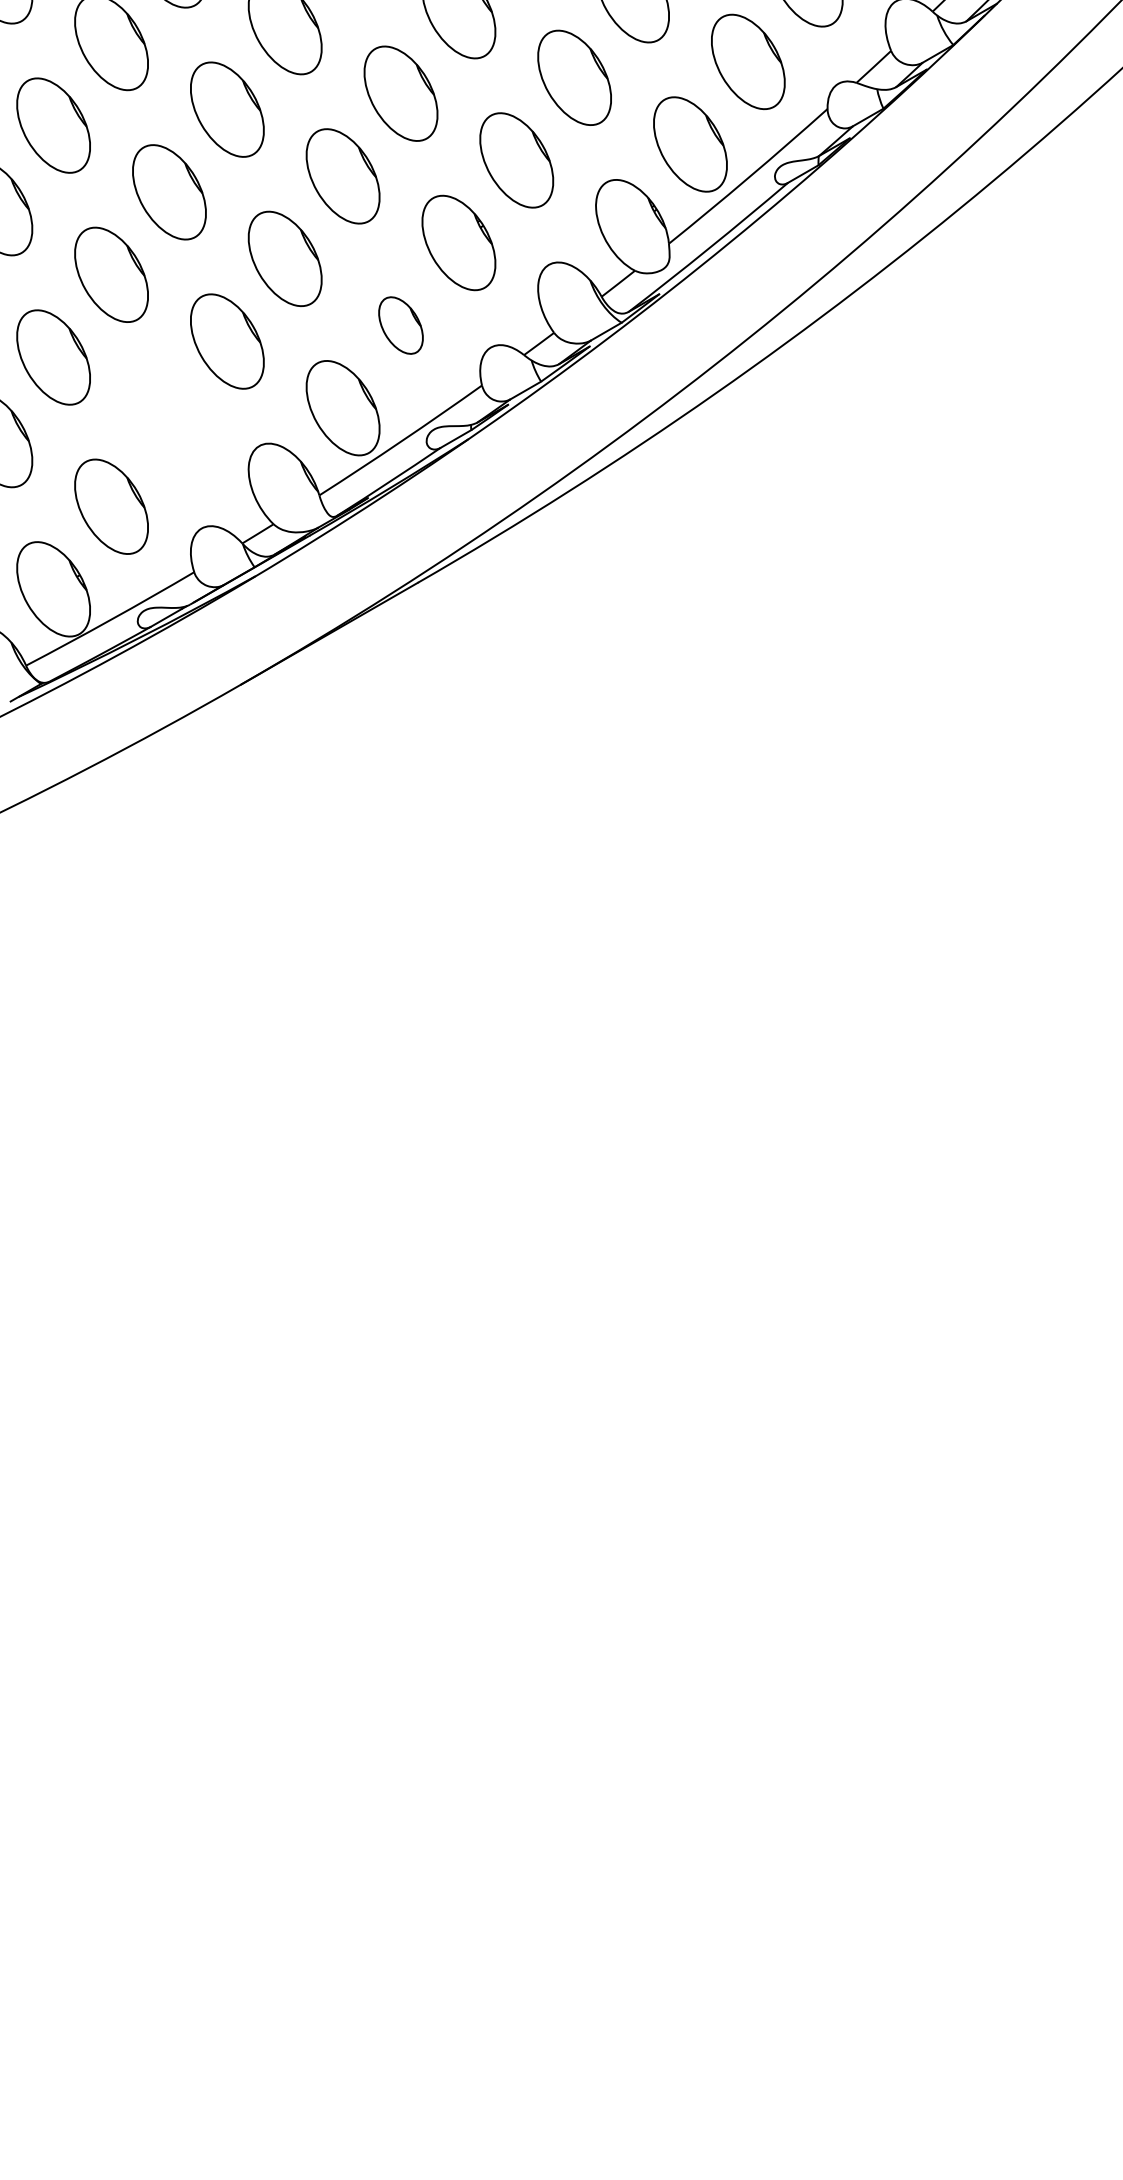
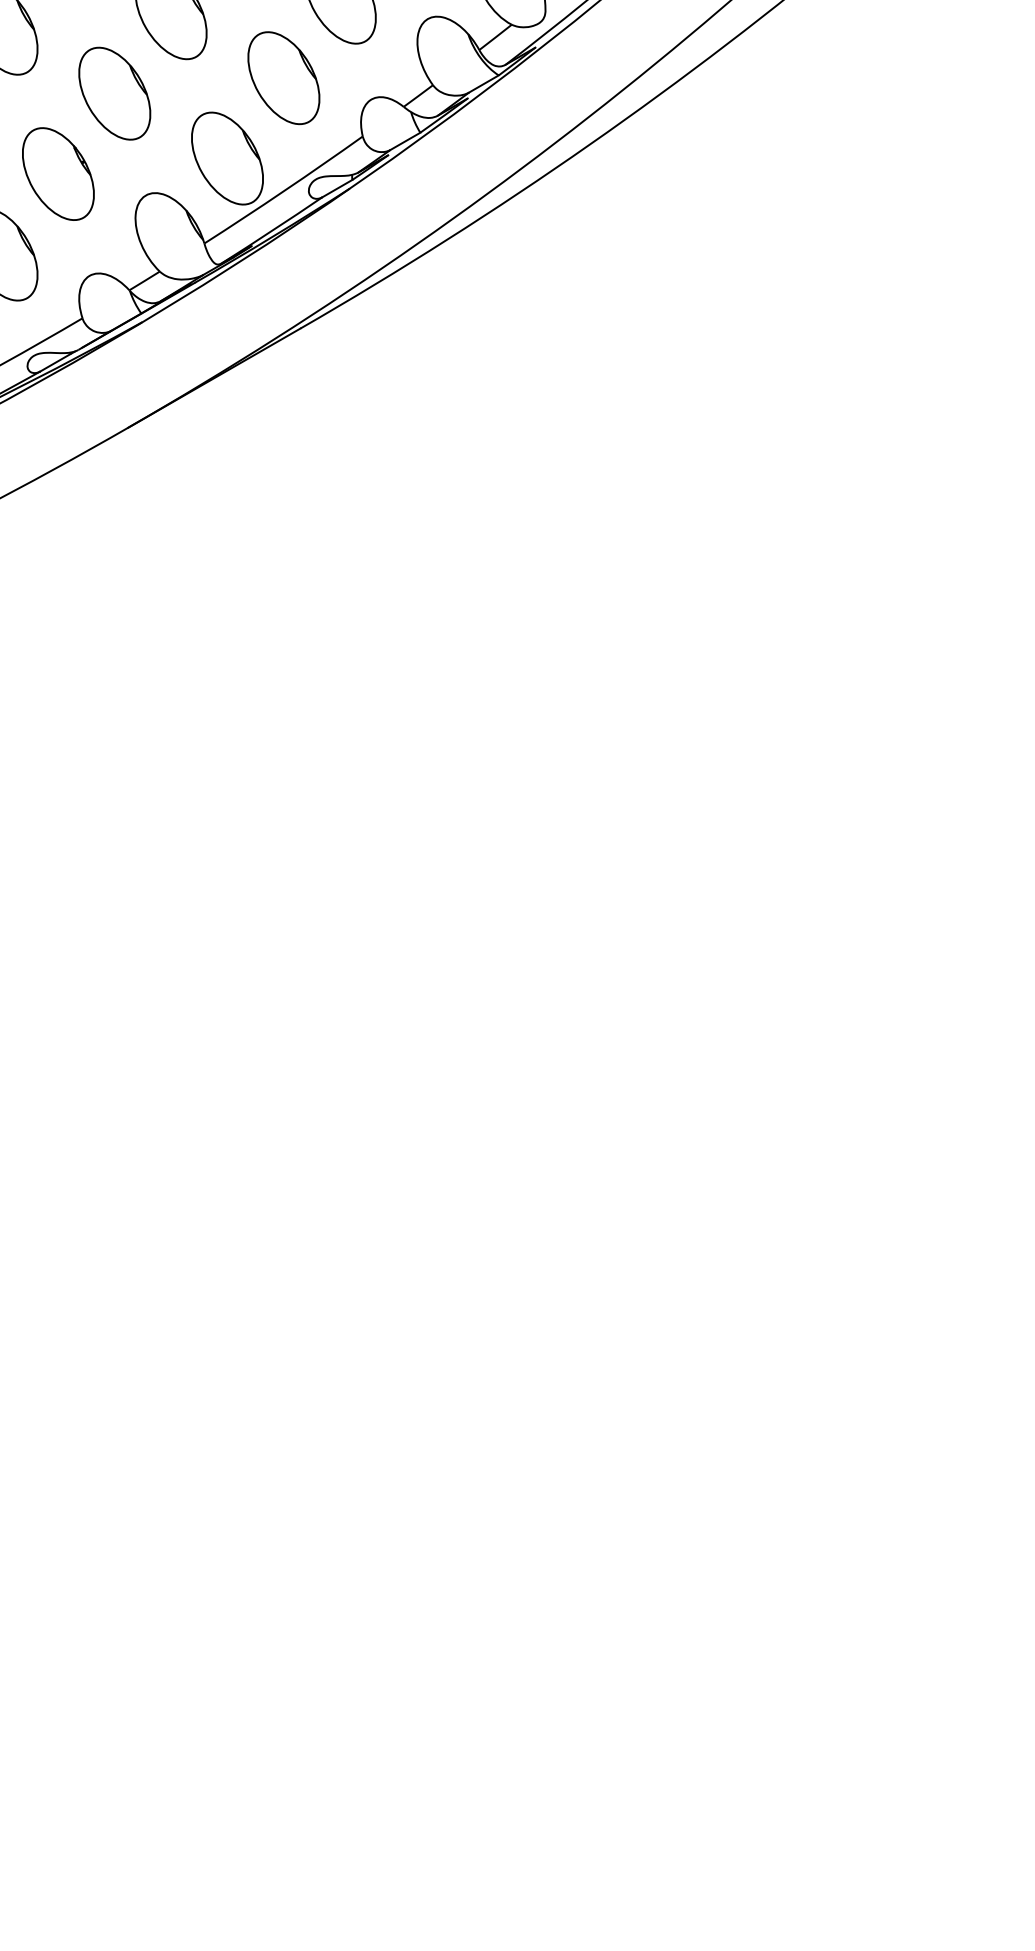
part: (400, 325) -> (283, 78), size x1.67
part: (169, 424) -> (58, 174), added

